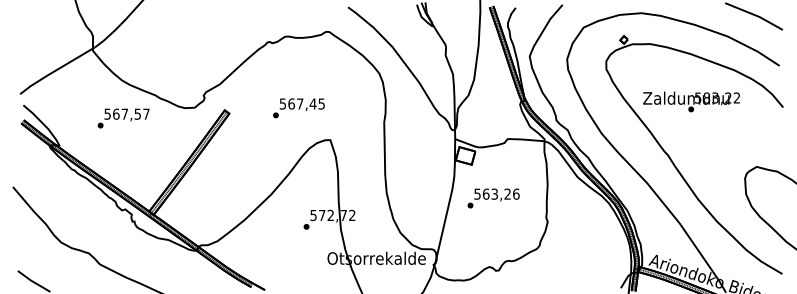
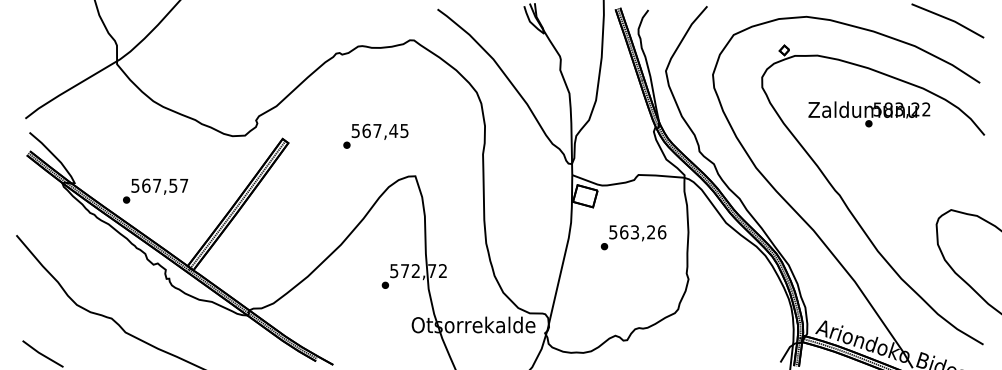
text: (691, 102) -> (869, 114), moved
text: (123, 117) -> (155, 190), moved
text: (493, 198) -> (633, 237), moved

